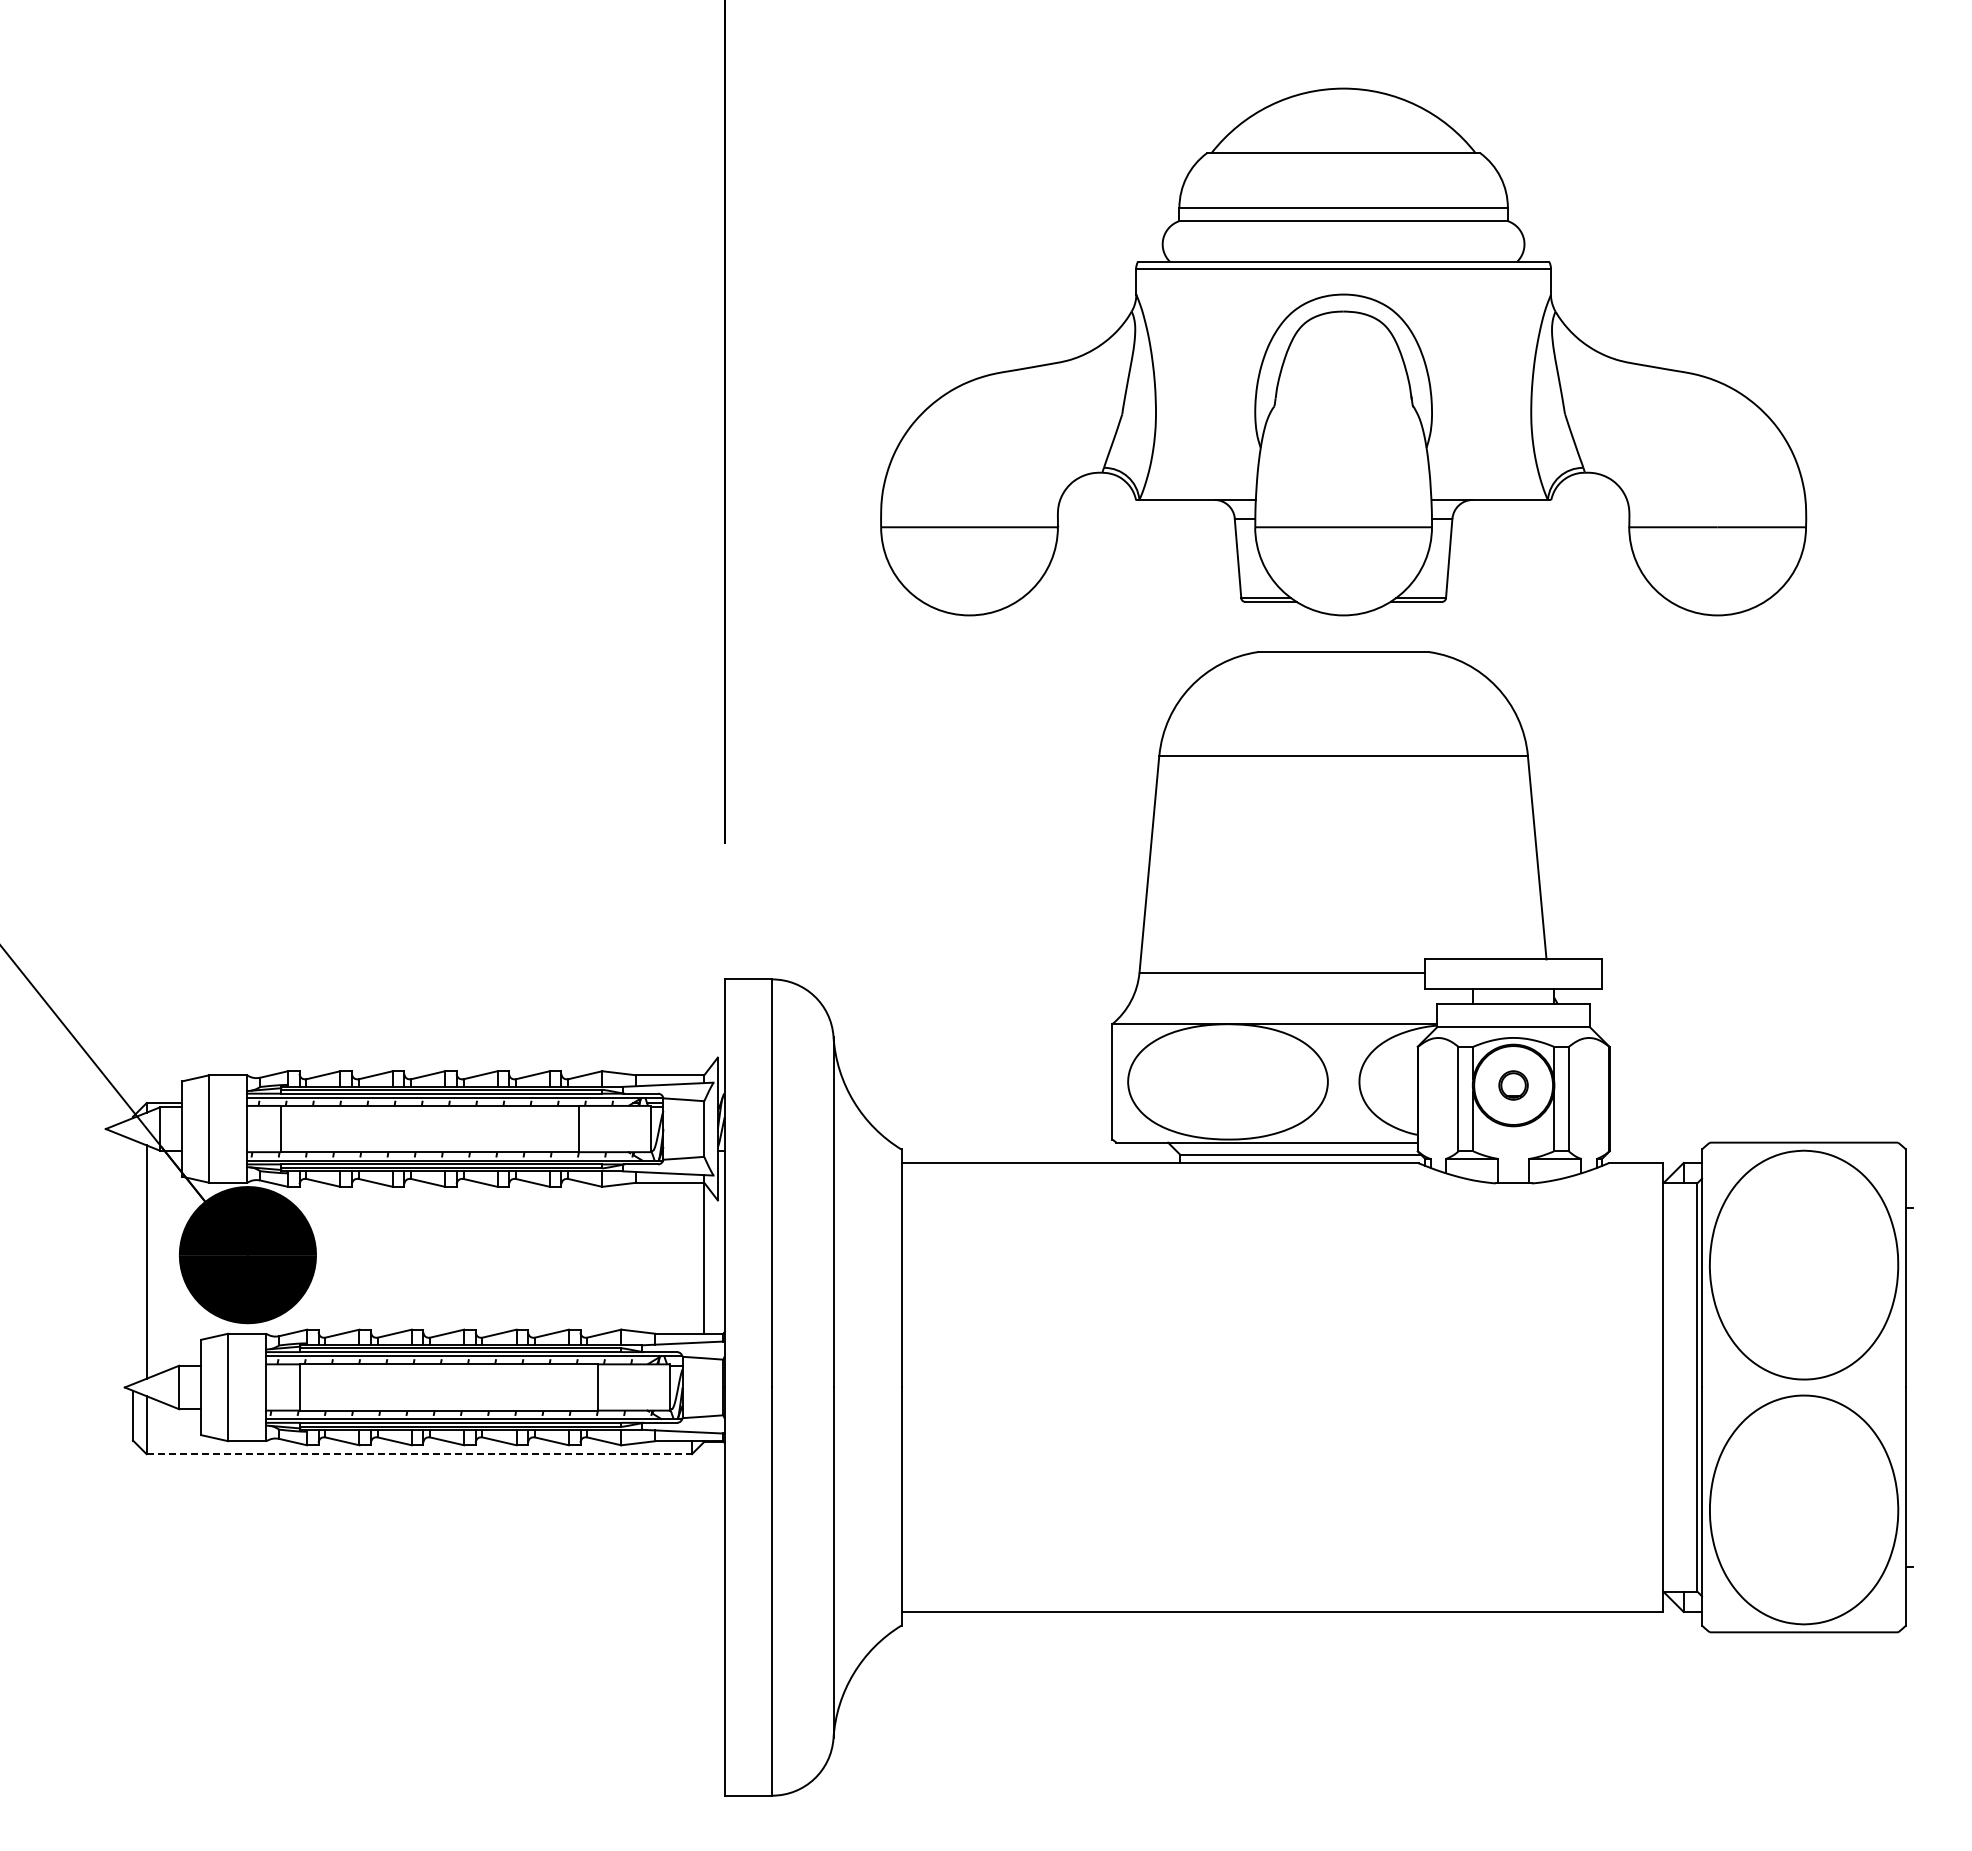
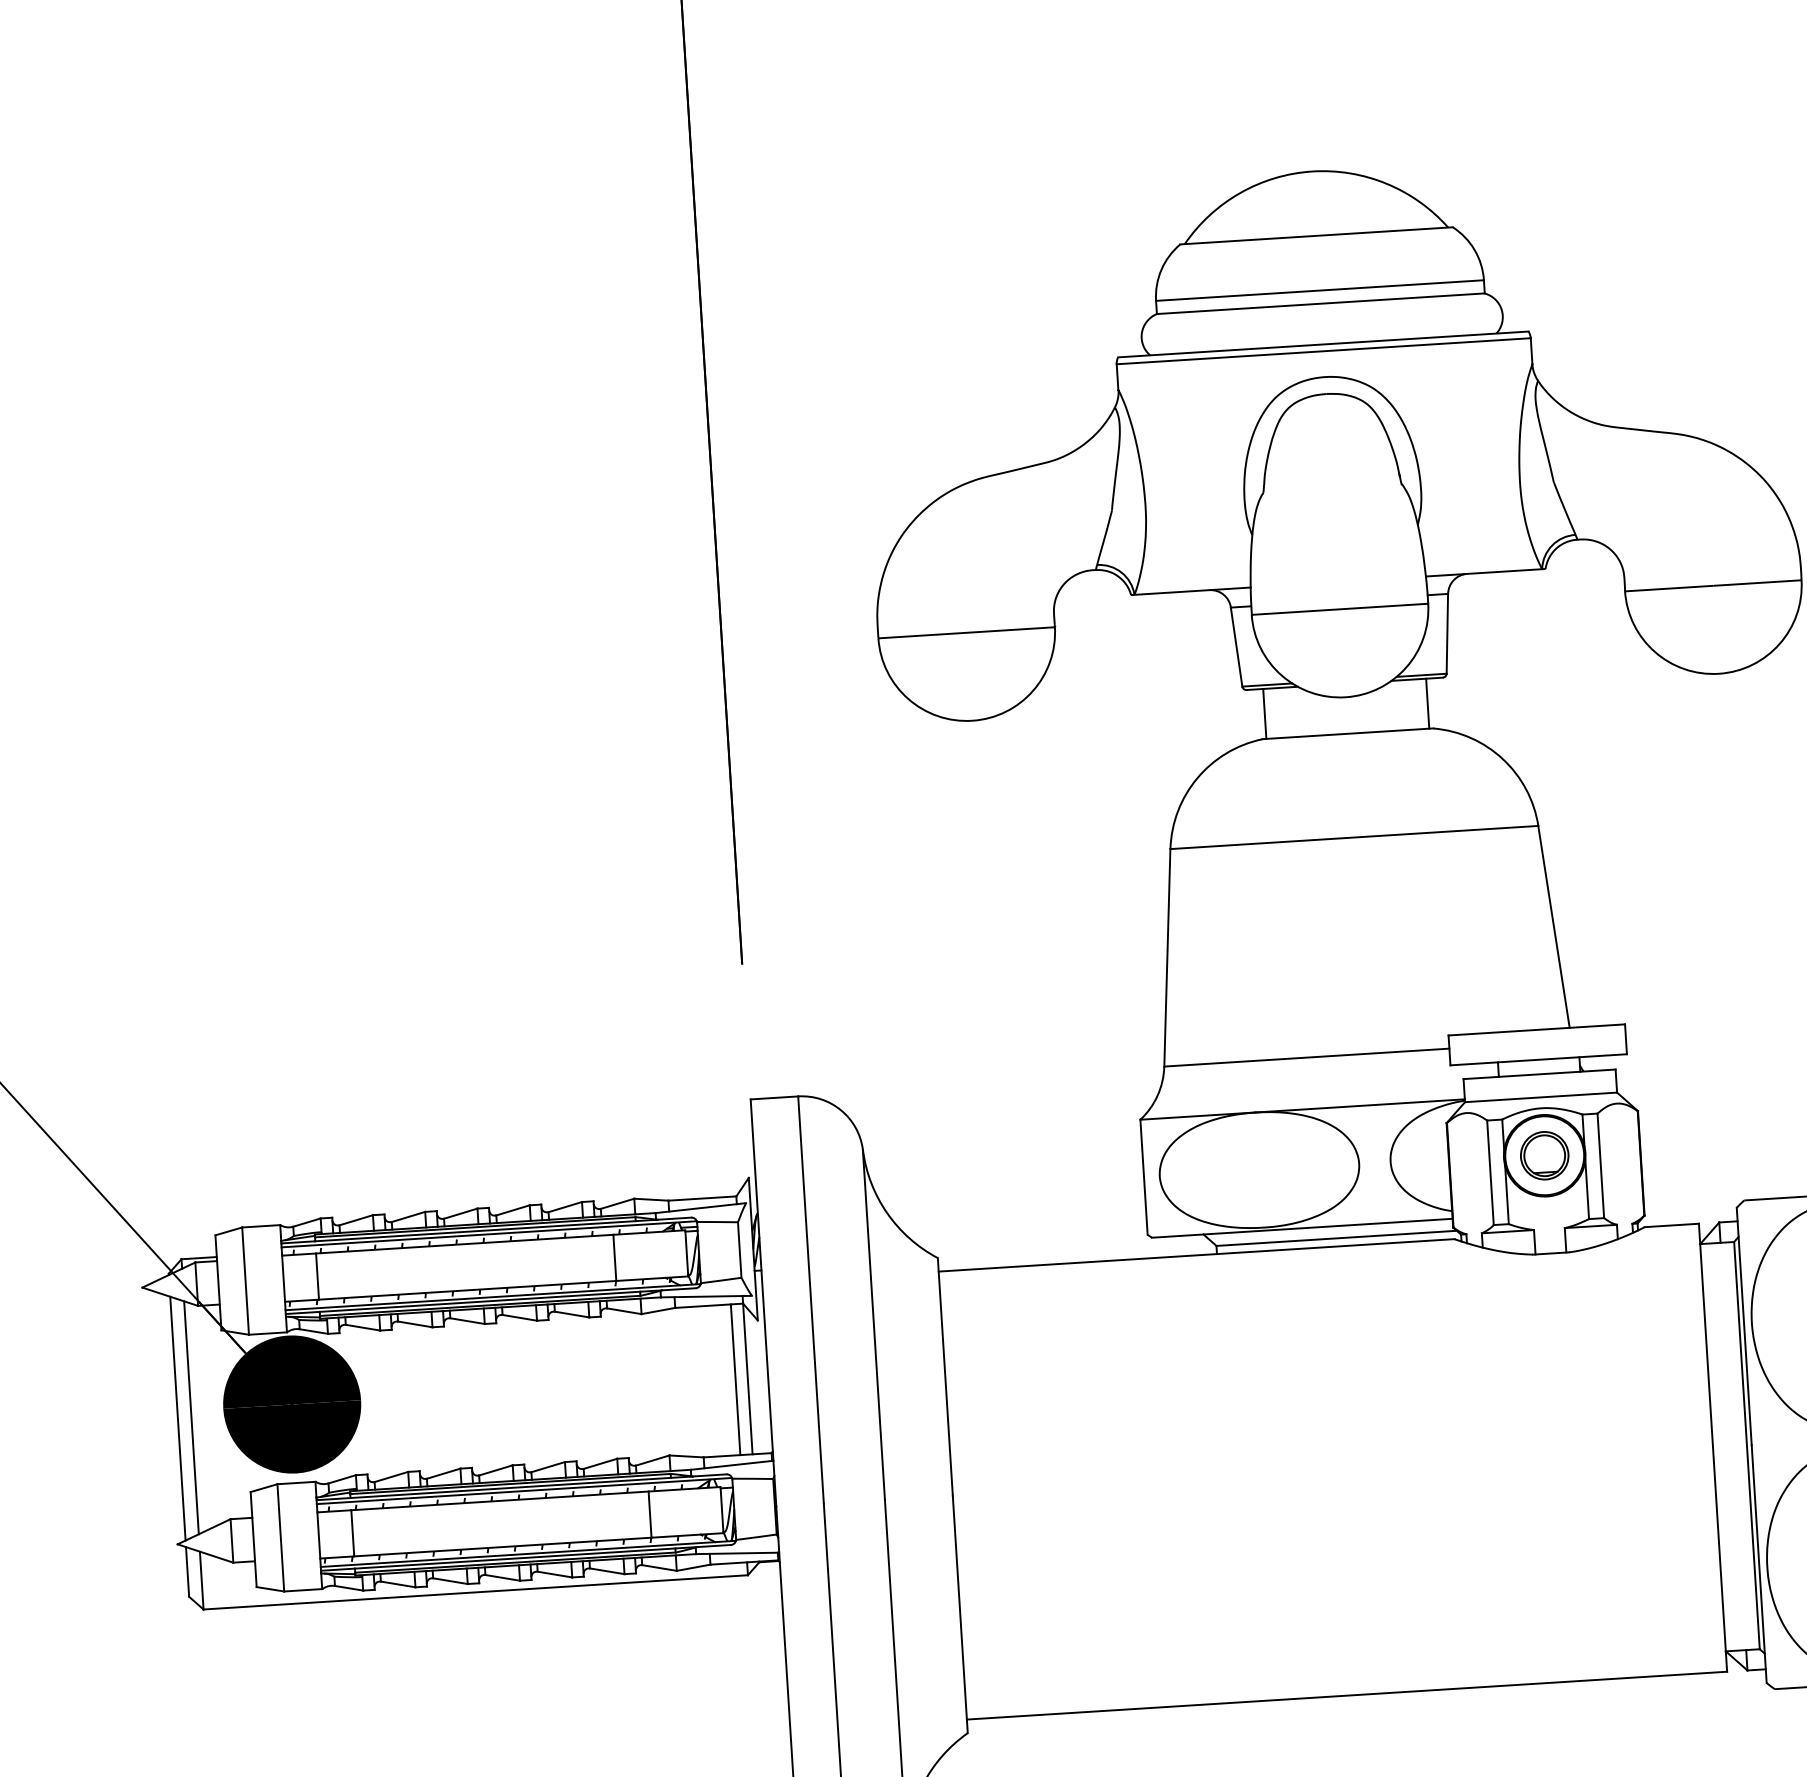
line: (1261, 626) -> (1264, 713), added
line: (1425, 626) -> (1427, 703), added
part: (1513, 1085) -> (1544, 1155), size x1.67
line: (692, 1257) -> (736, 1378), added
line: (133, 1261) -> (178, 1418), added
line: (419, 1454) -> (475, 1592), dashed -> solid

